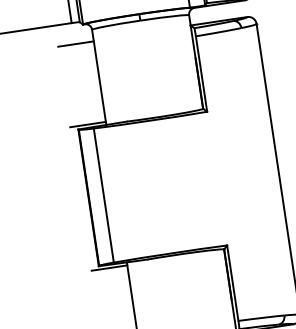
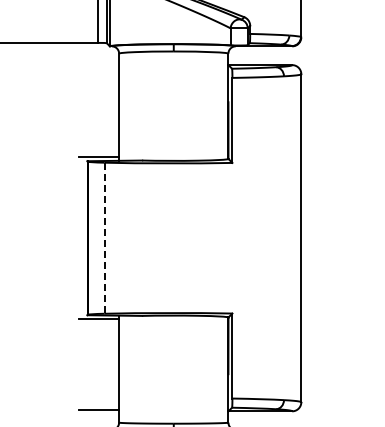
line: (75, 43) -> (98, 66), removed
line: (103, 195) -> (104, 238), solid -> dashed

